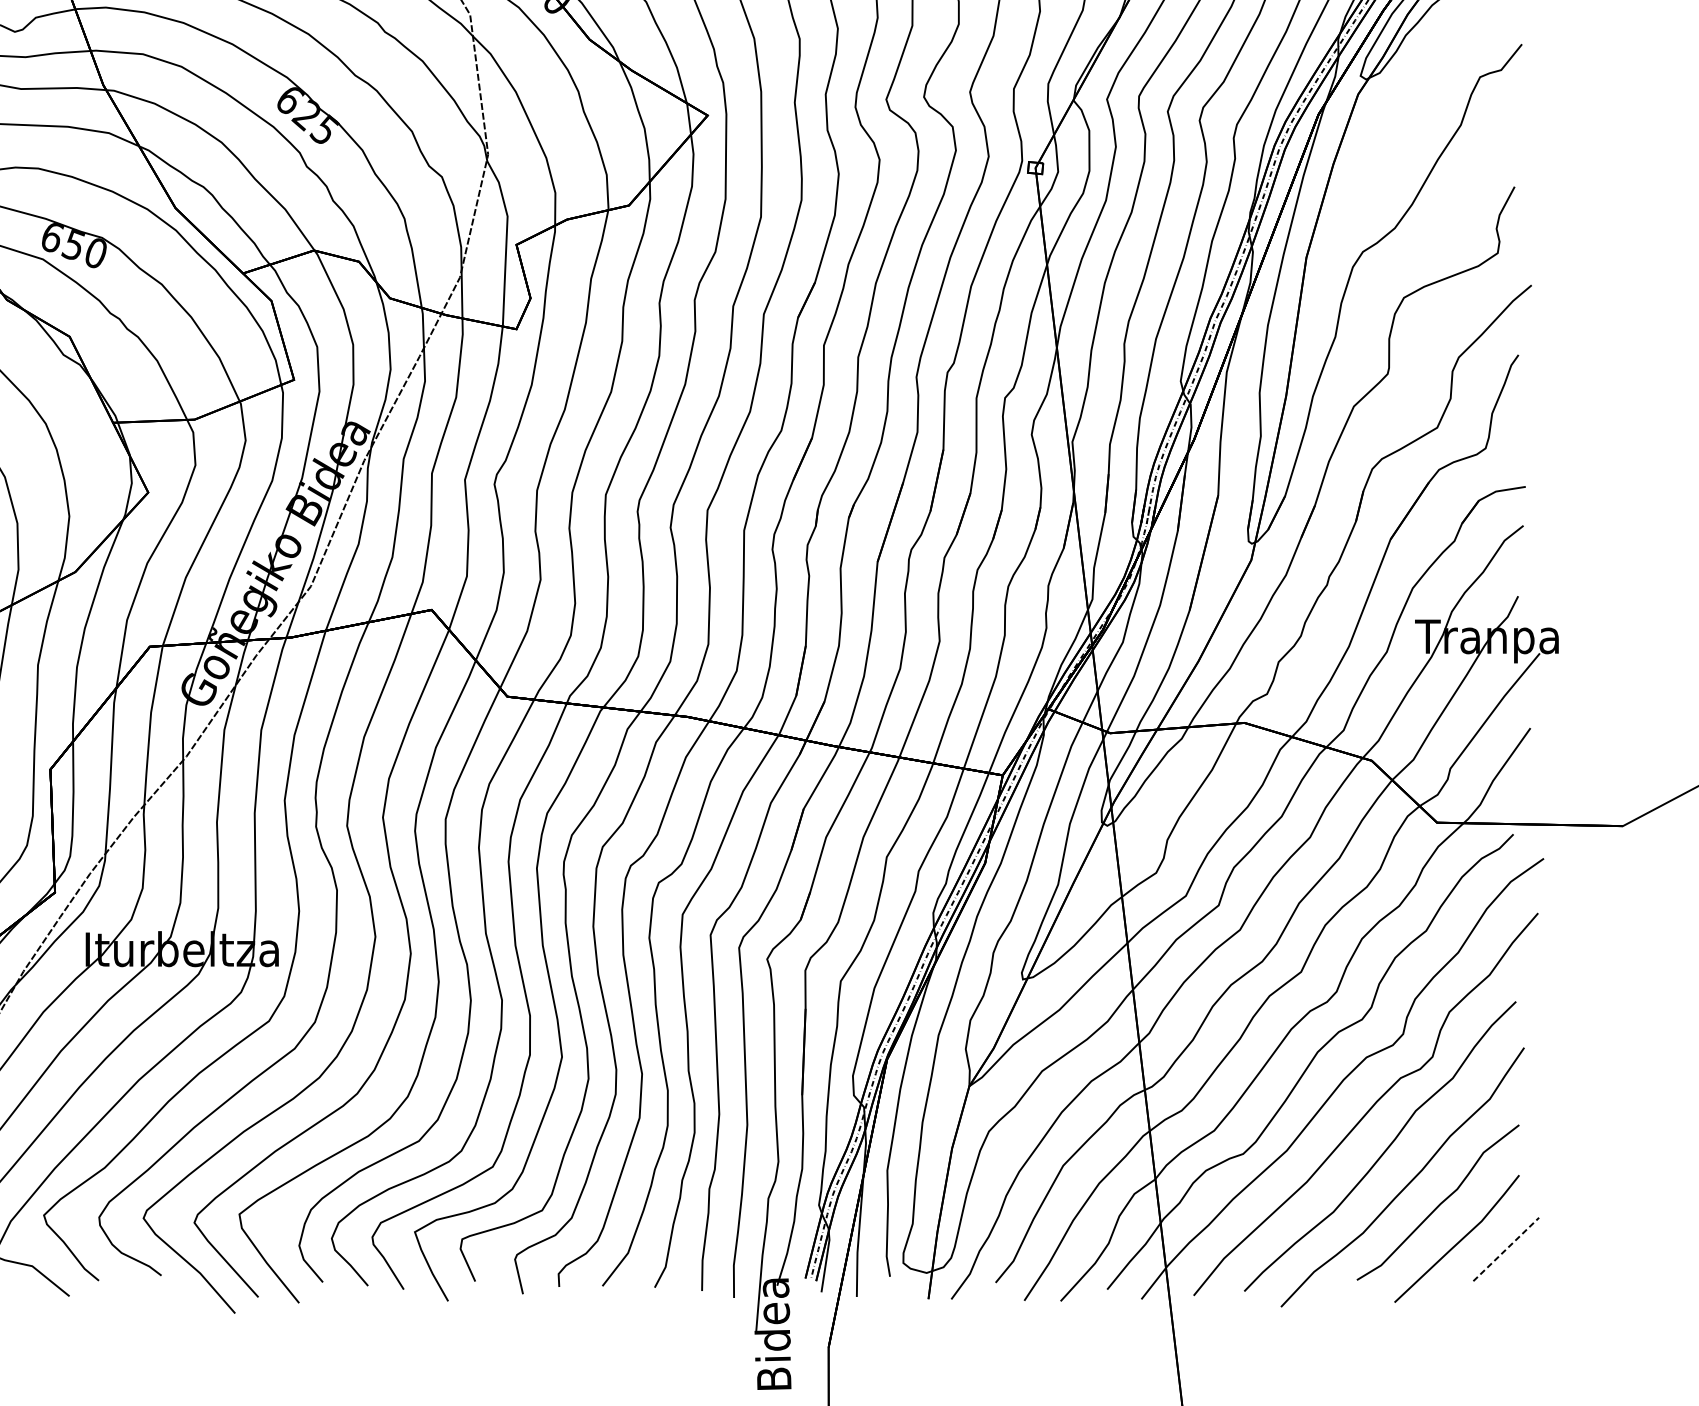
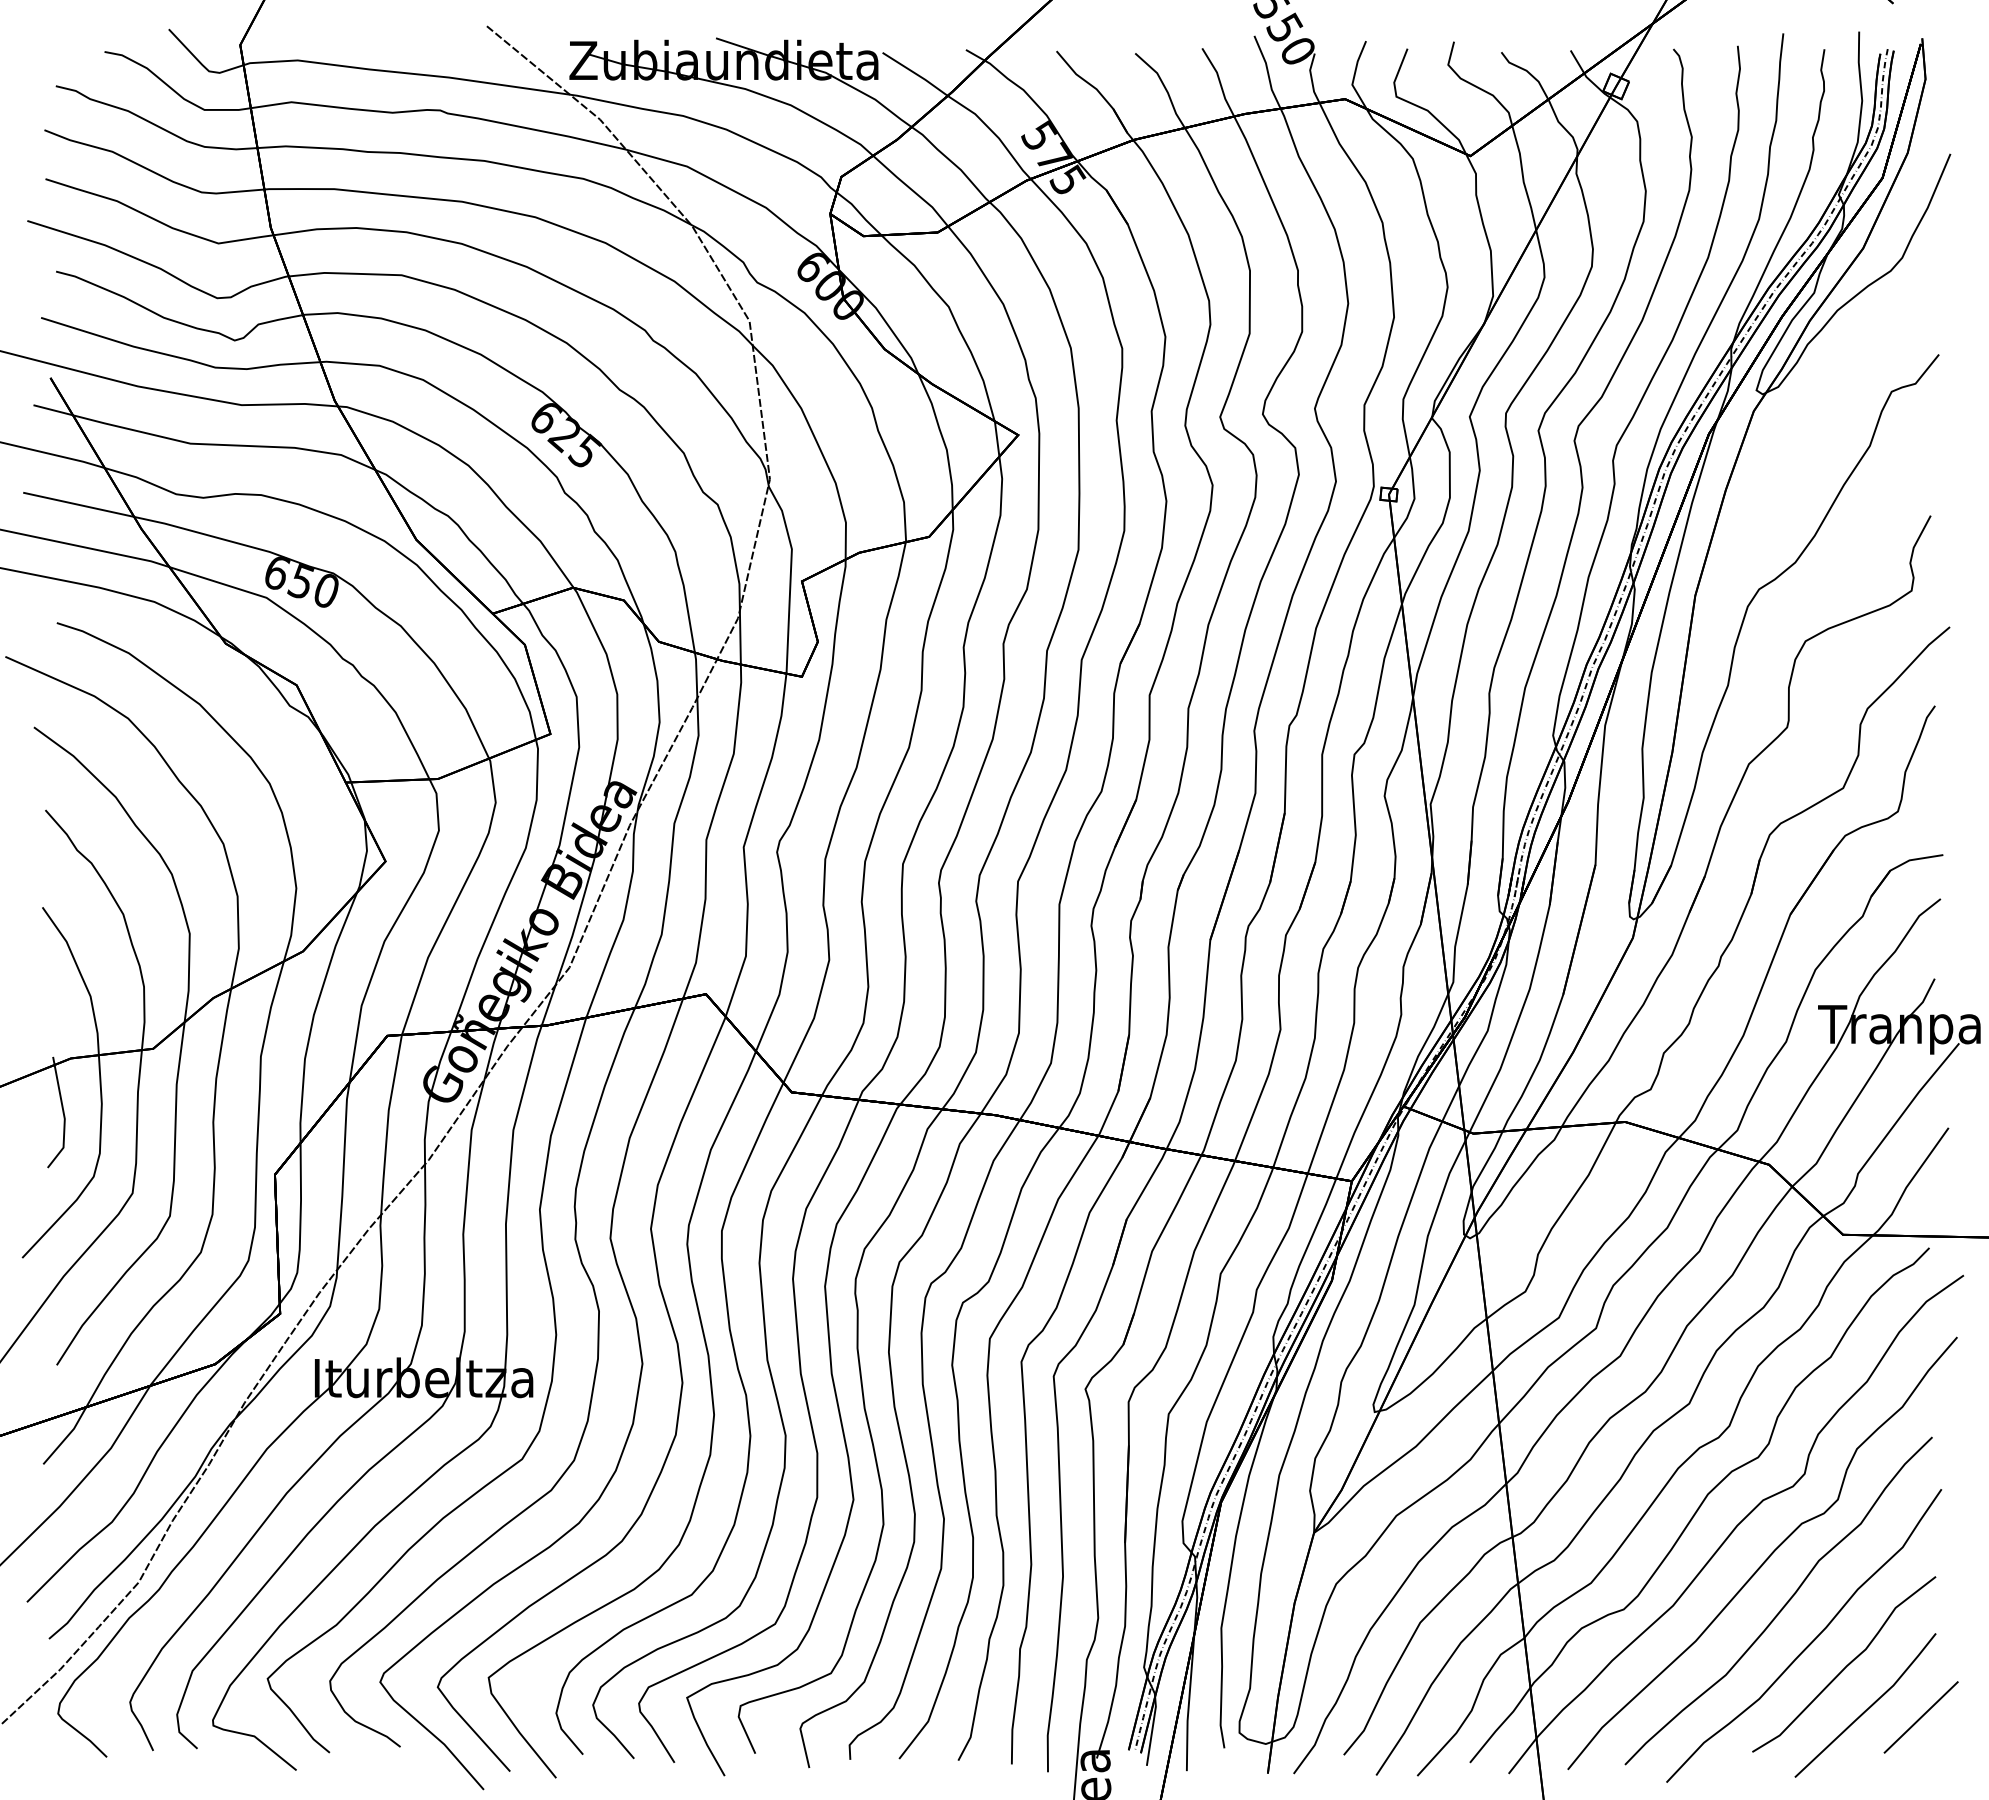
line: (1506, 1249) -> (1921, 1717), dashed -> solid

